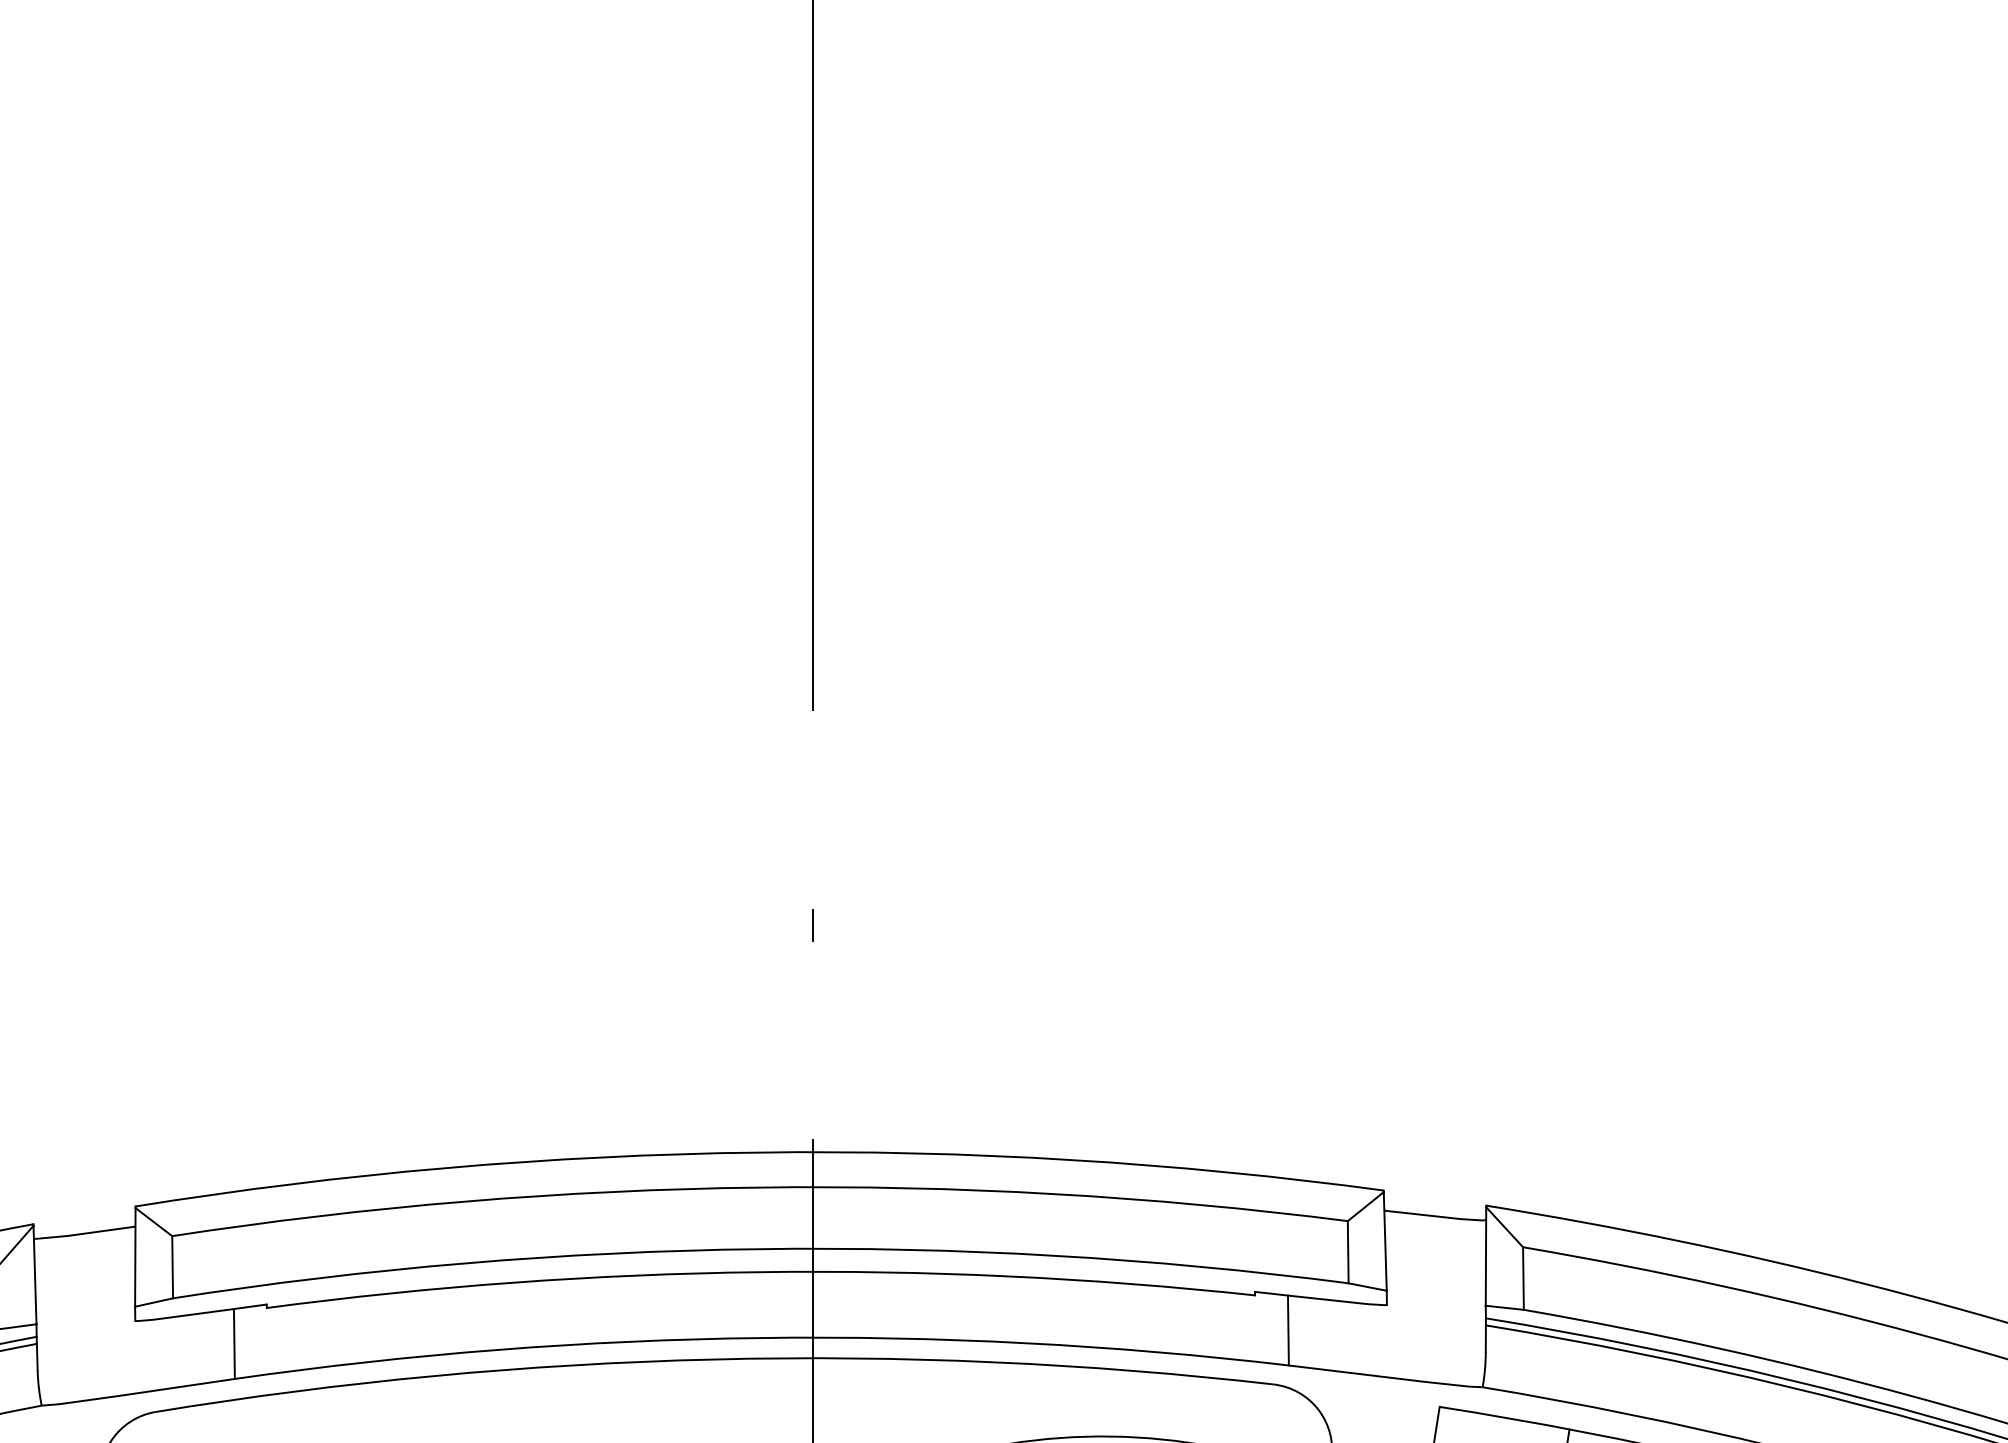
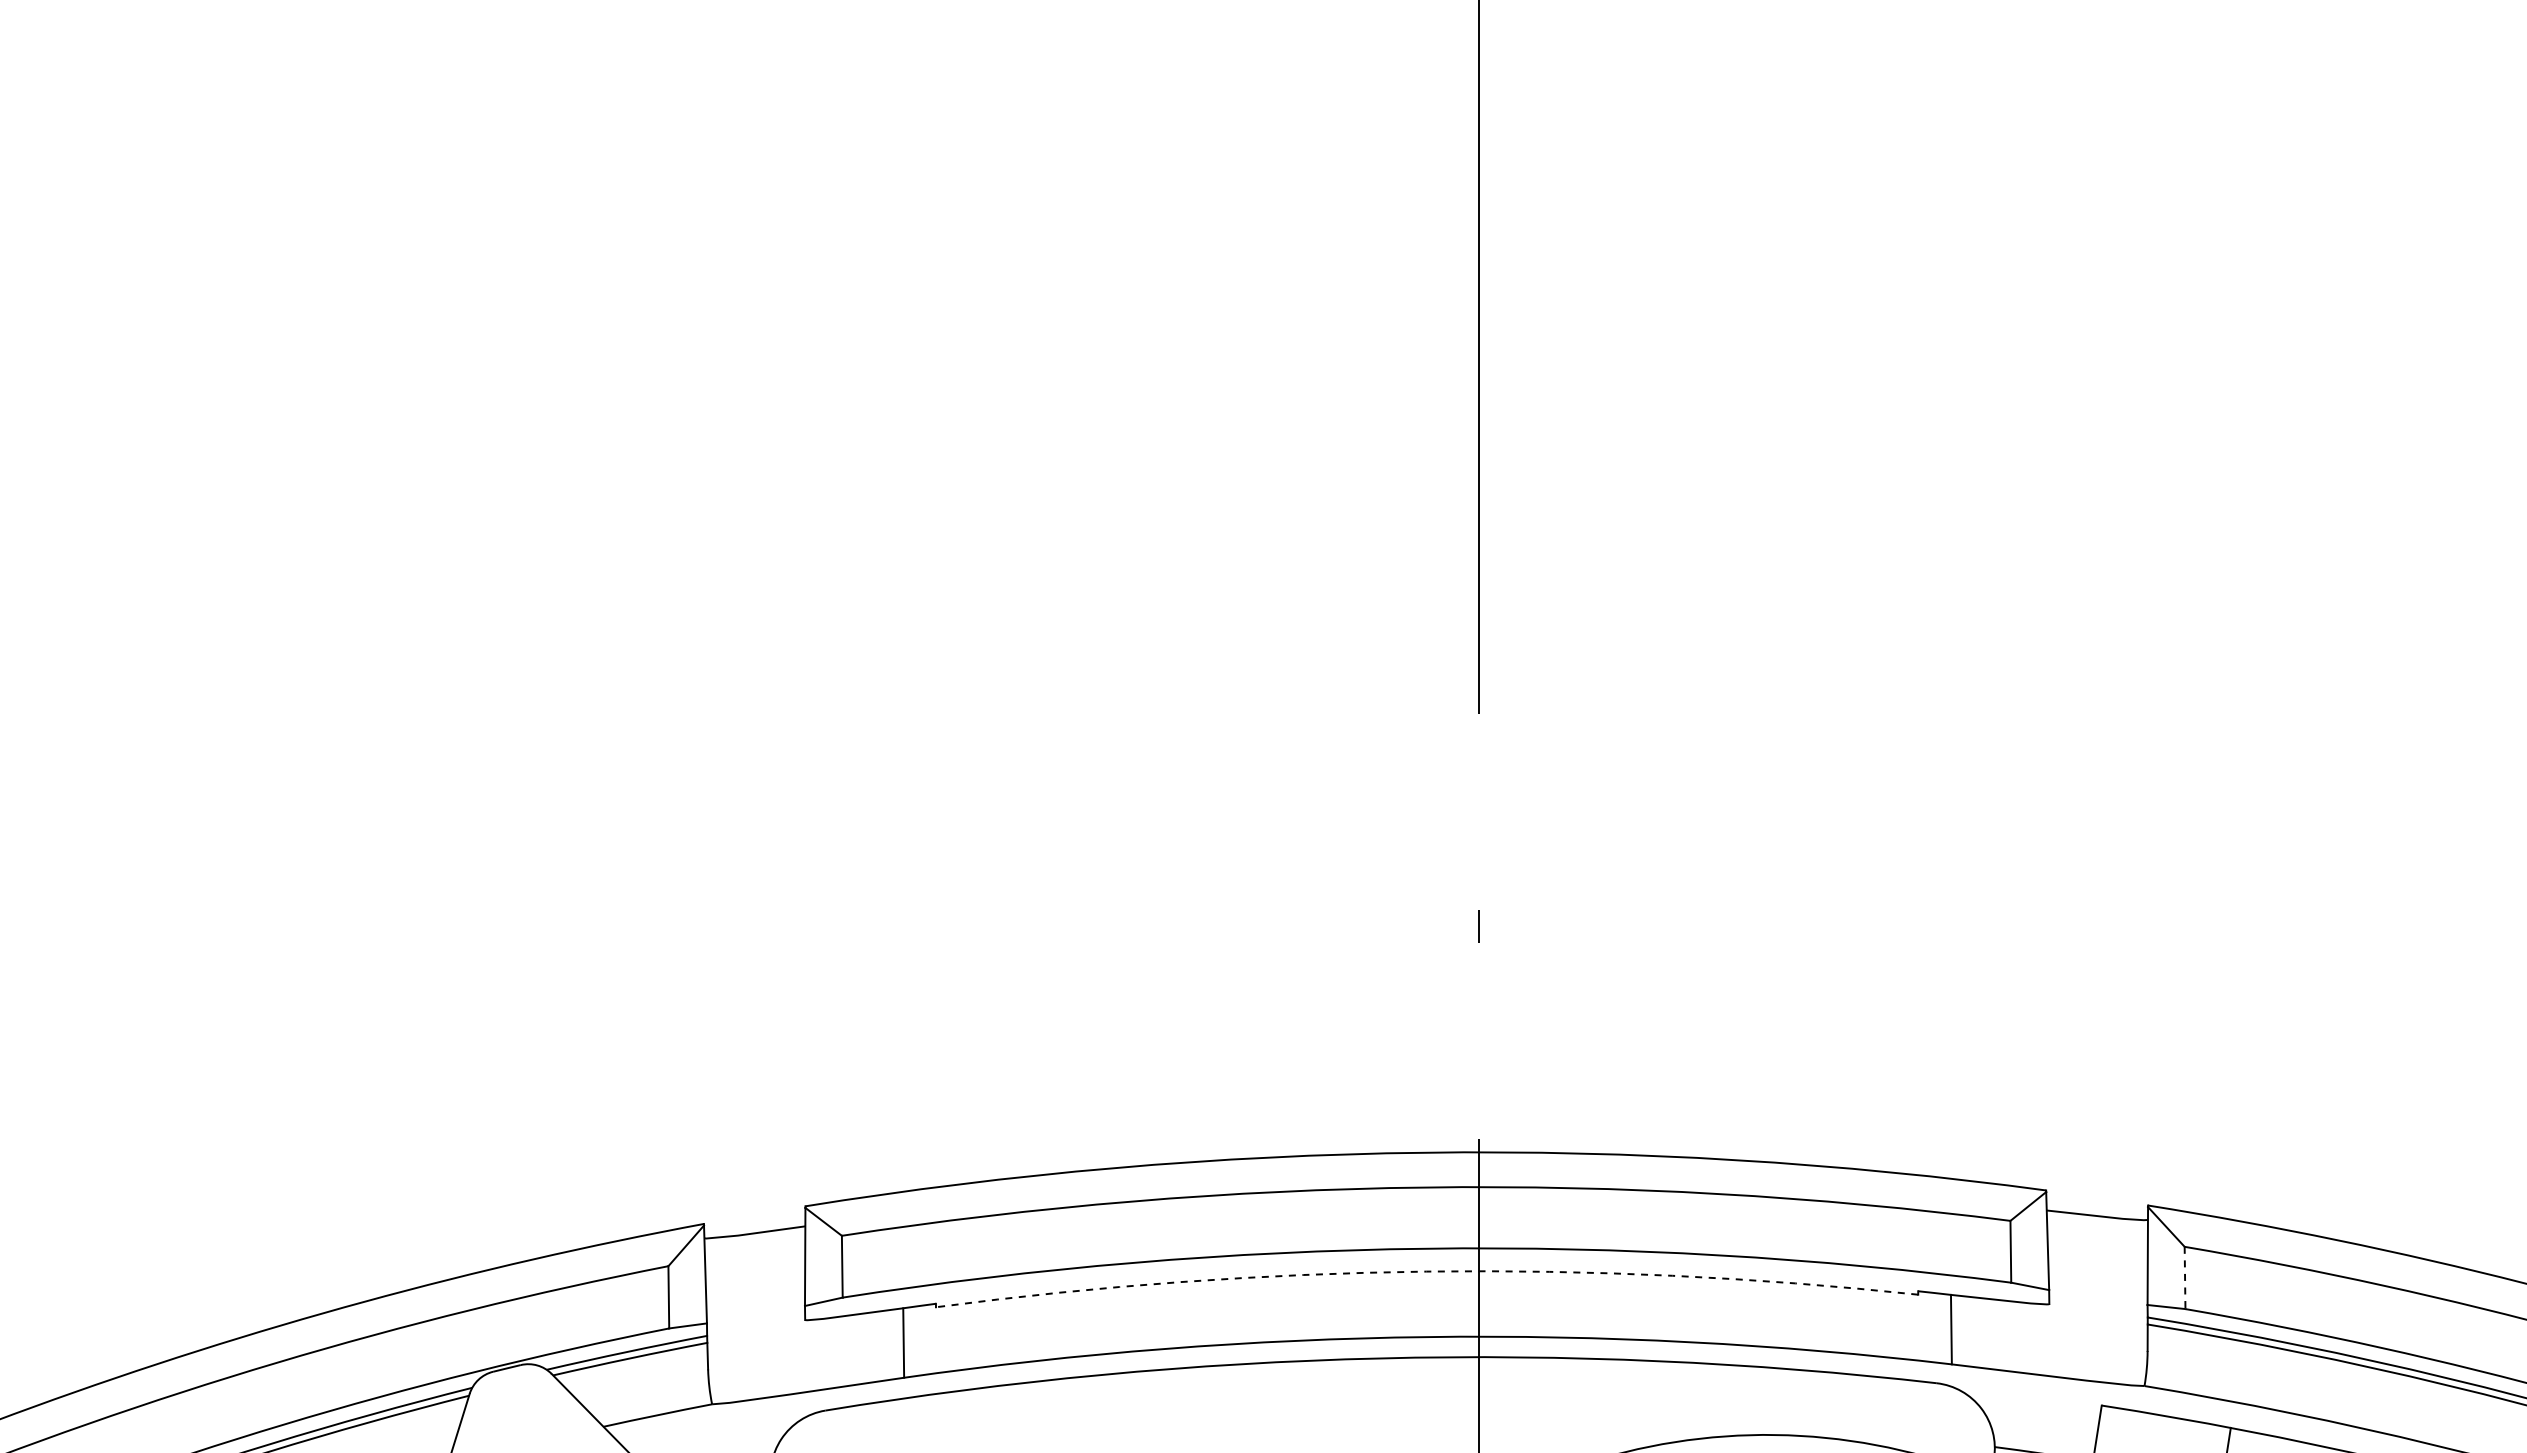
arc: (760, 1272) -> (1426, 1271), solid -> dashed
line: (1523, 1279) -> (2185, 1278), solid -> dashed

